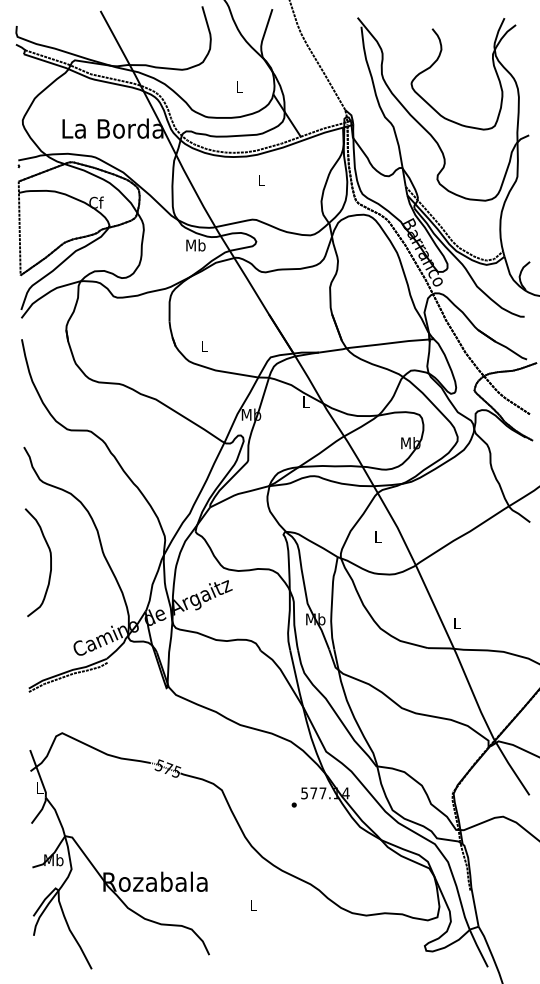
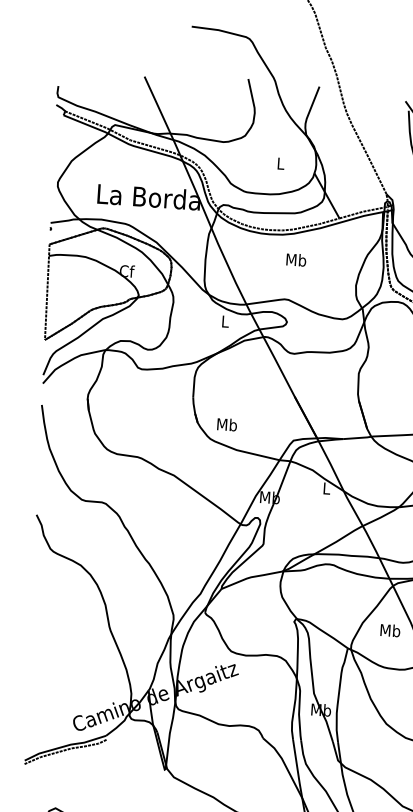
text: (261, 180) -> (296, 260), L -> Mb
text: (195, 245) -> (224, 321), Mb -> L
text: (204, 346) -> (227, 424), L -> Mb
text: (377, 536) -> (389, 630), L -> Mb
curve: (50, 562) -> (55, 633), removed

